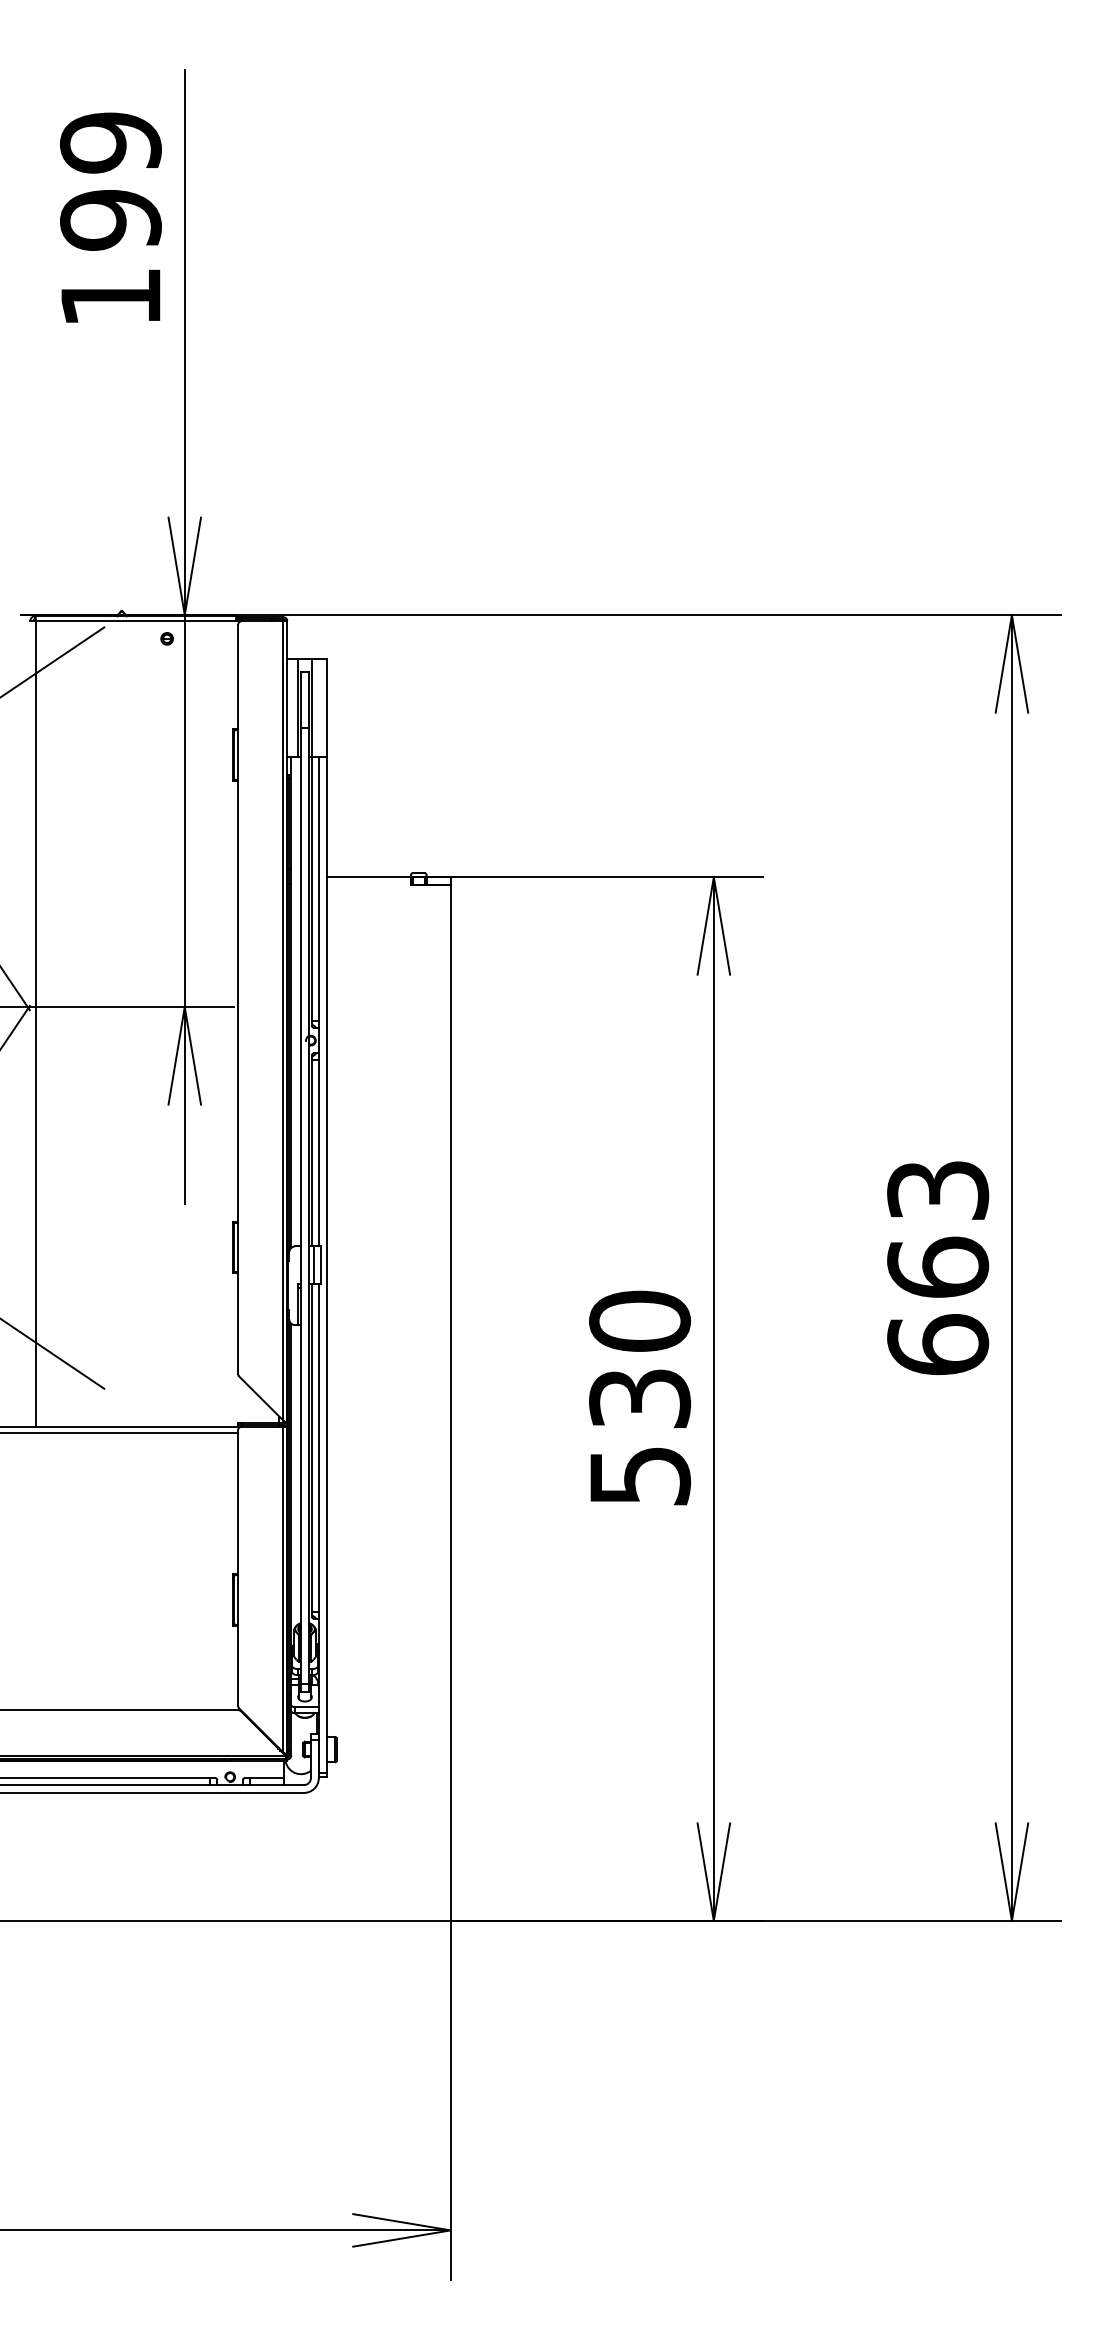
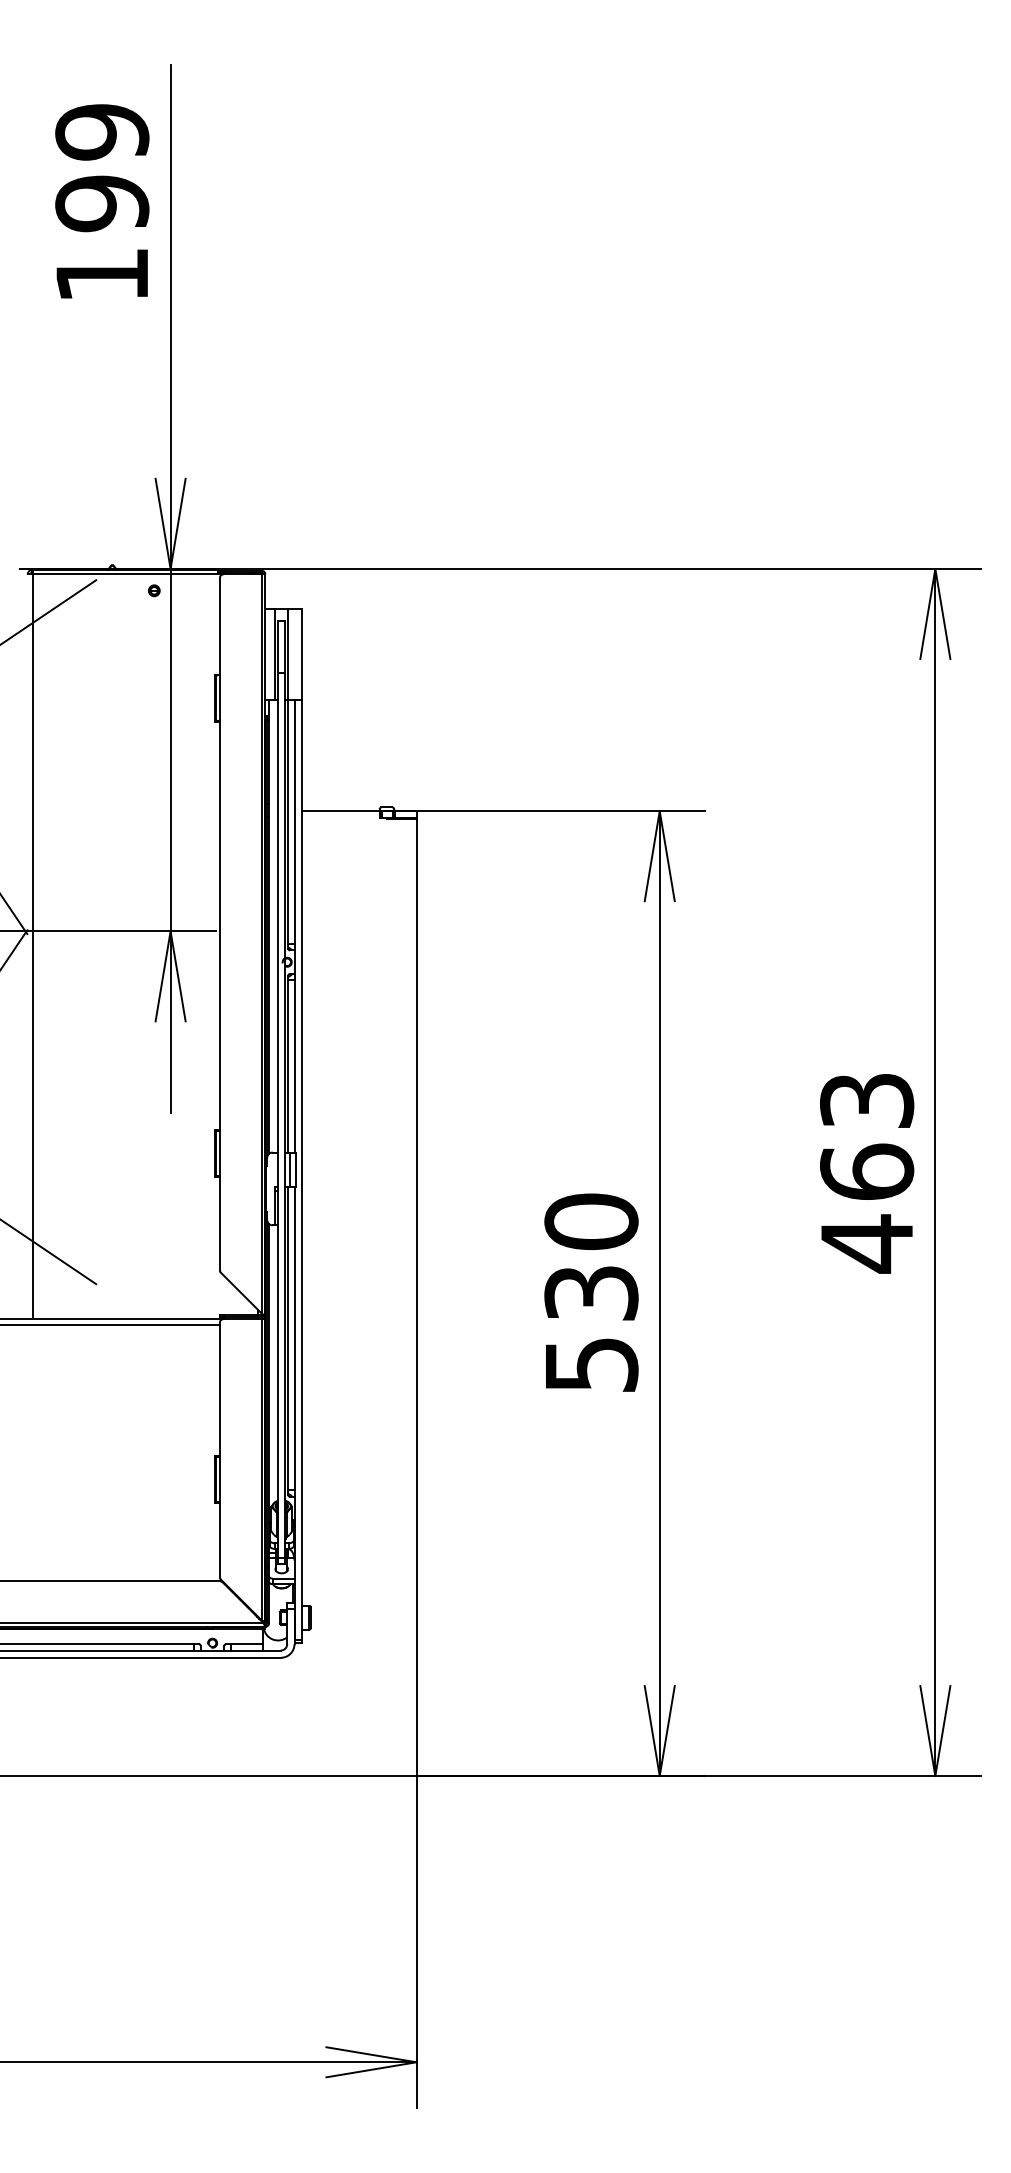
text: (938, 1344) -> (867, 1243), 663 -> 463

